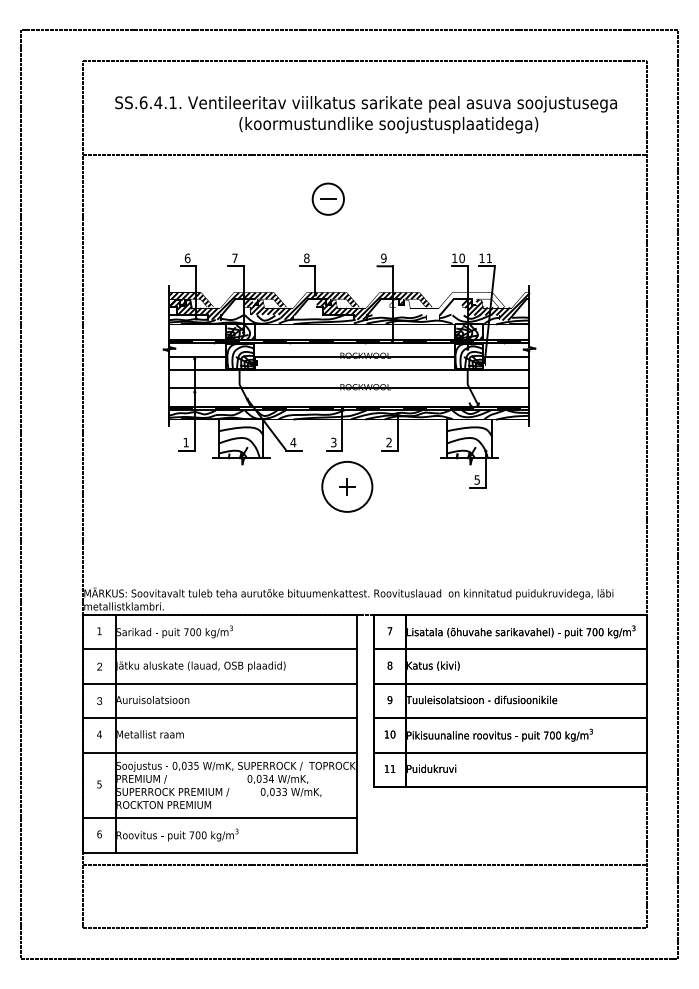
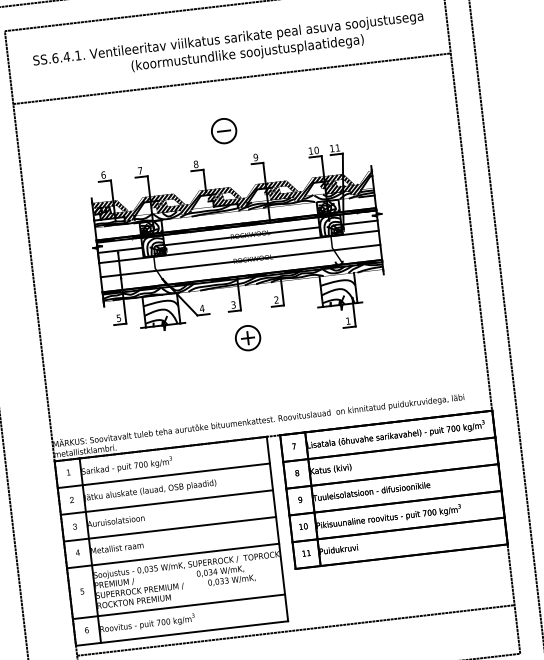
part: (327, 198) -> (223, 130), moved
hatch: (446, 305) -> (308, 188), added
text: (185, 442) -> (118, 318), 1 -> 5
text: (476, 479) -> (347, 320), 5 -> 1
circle: (346, 486) -> (247, 337), size x0.62

